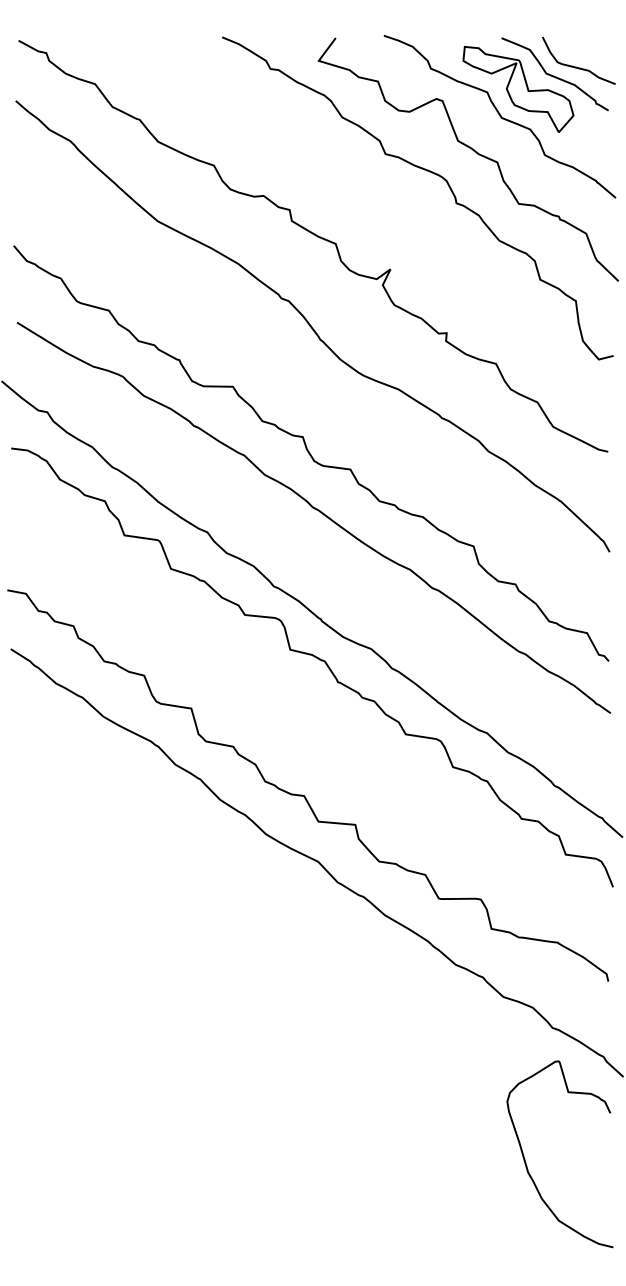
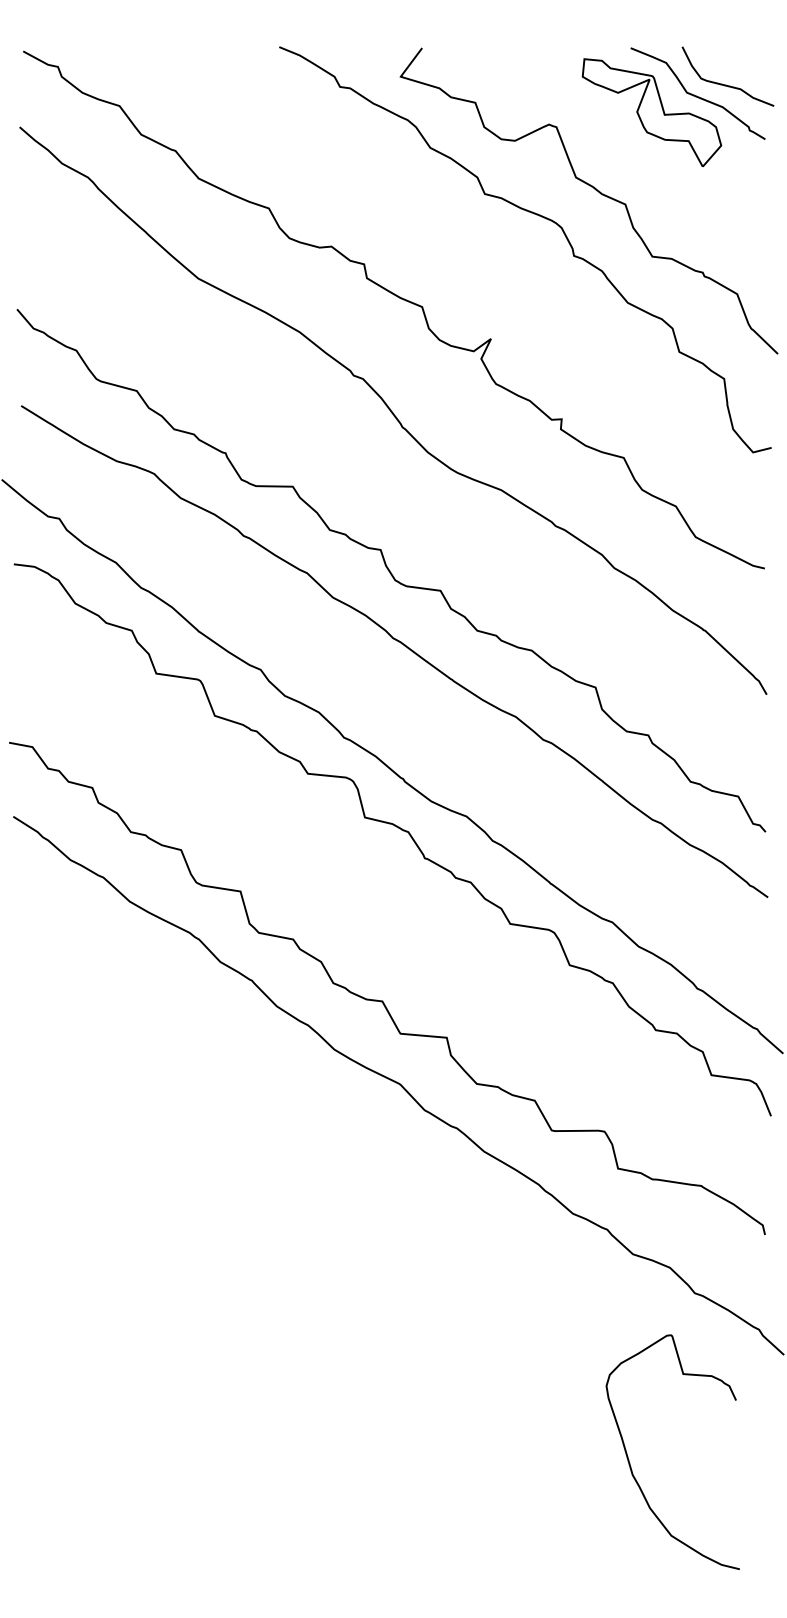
curve: (499, 116) -> (628, 146), removed
curve: (527, 1165) -> (631, 1466), moved

